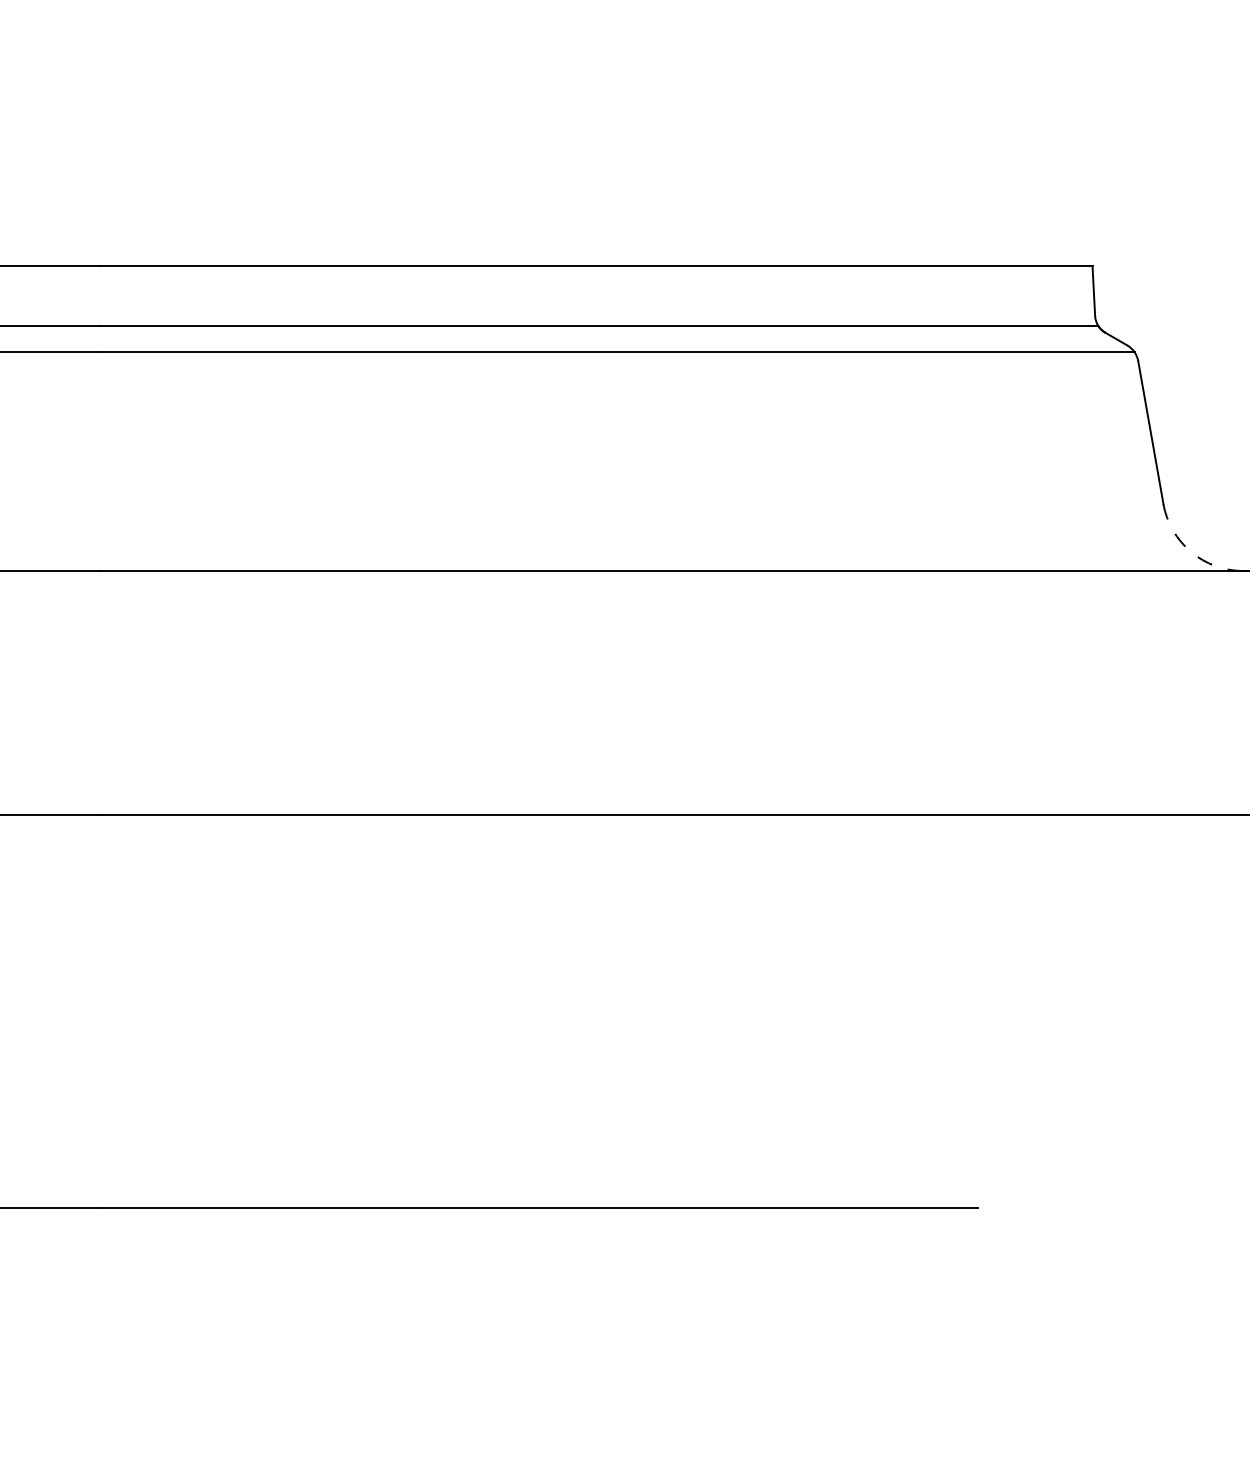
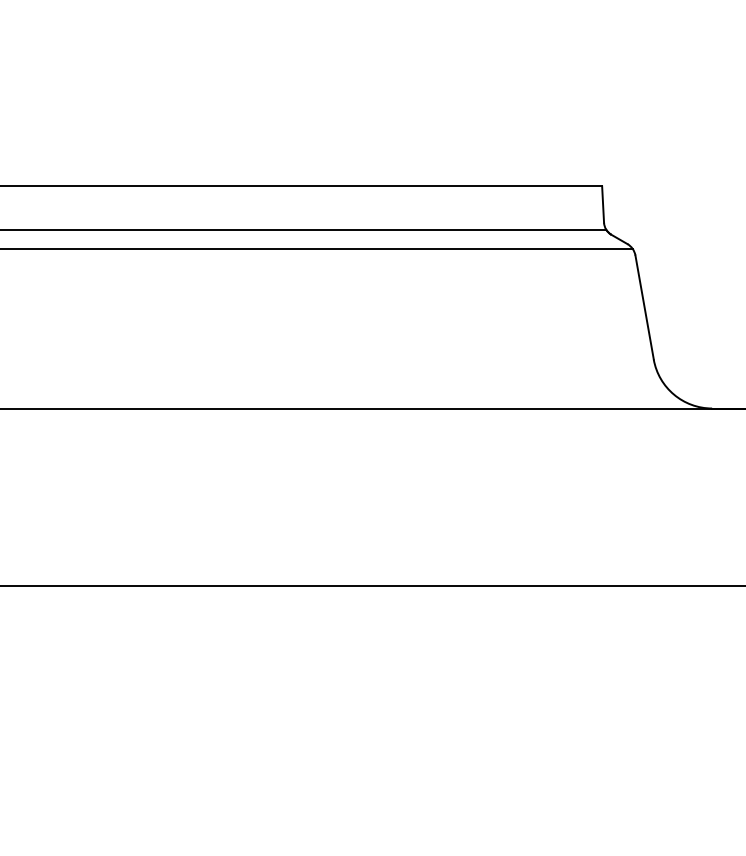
arc: (1191, 552) -> (674, 394), dashed -> solid

